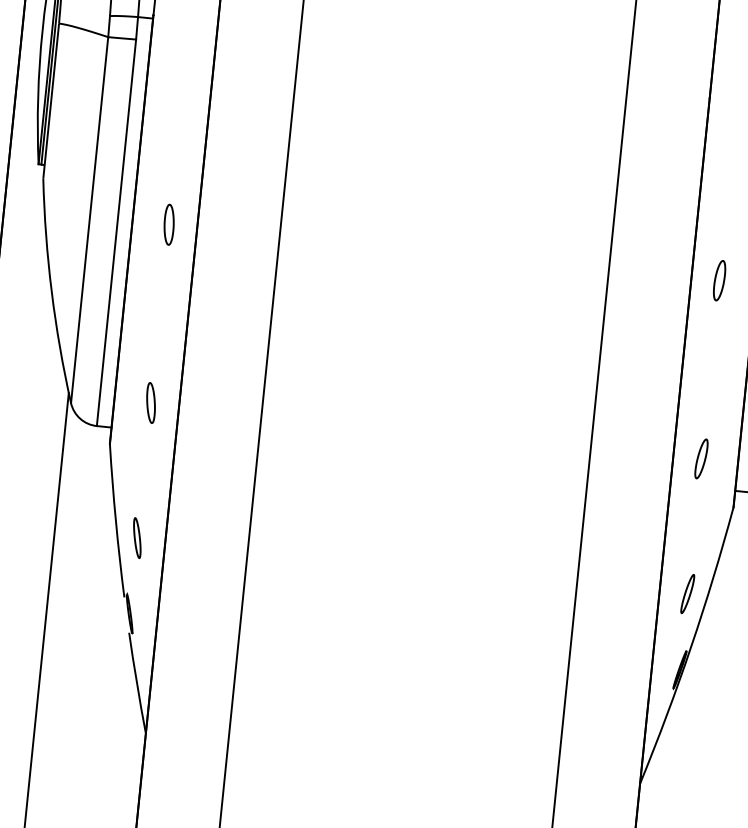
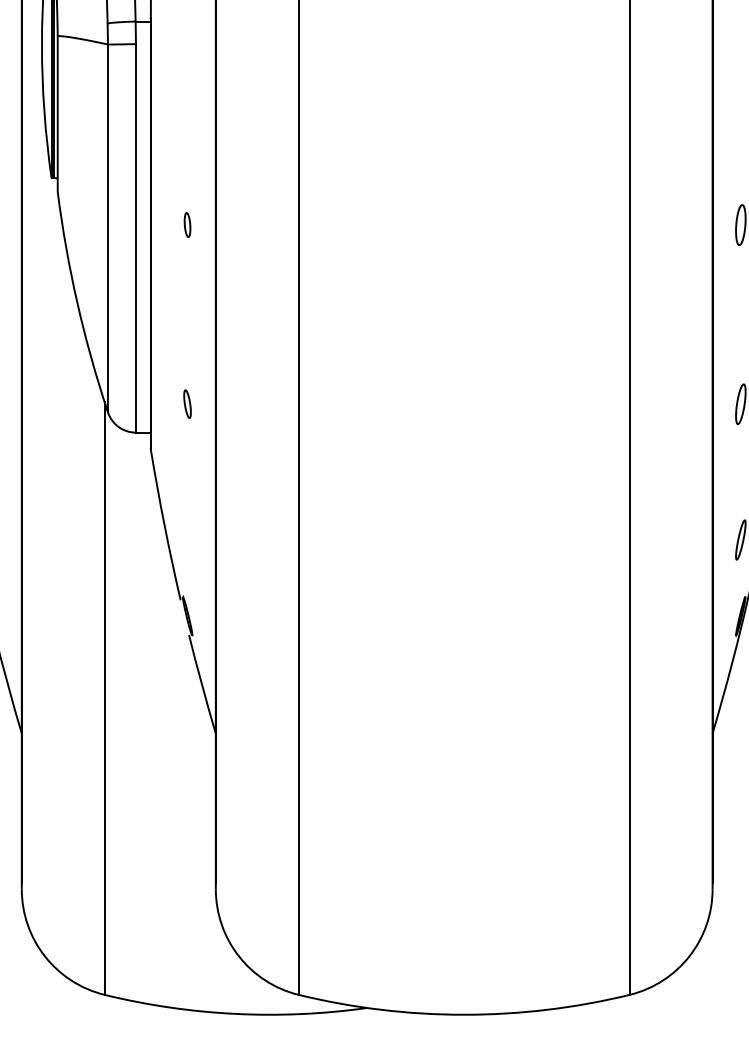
part: (169, 224) -> (187, 224), size x0.6
part: (151, 402) -> (187, 403), size x0.7
part: (137, 537) -> (187, 539), removed

